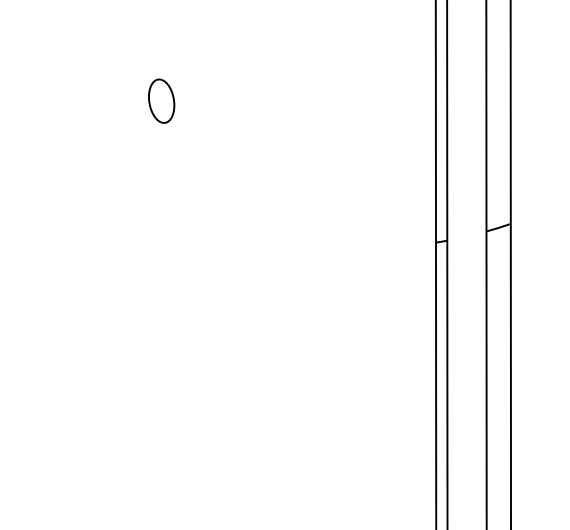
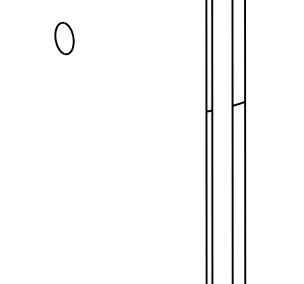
part: (161, 101) -> (64, 38), size x1.4

